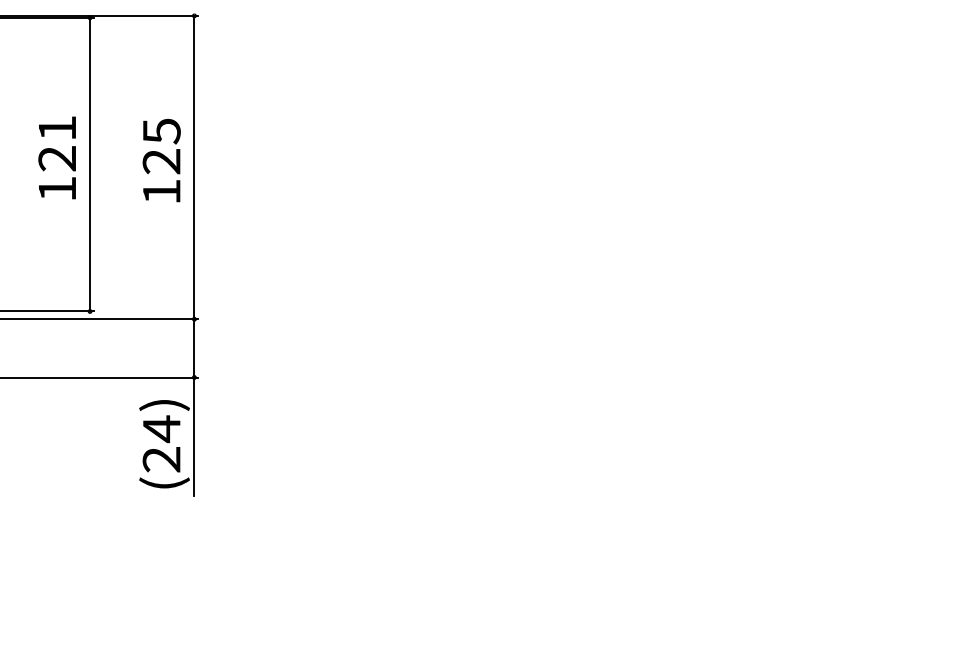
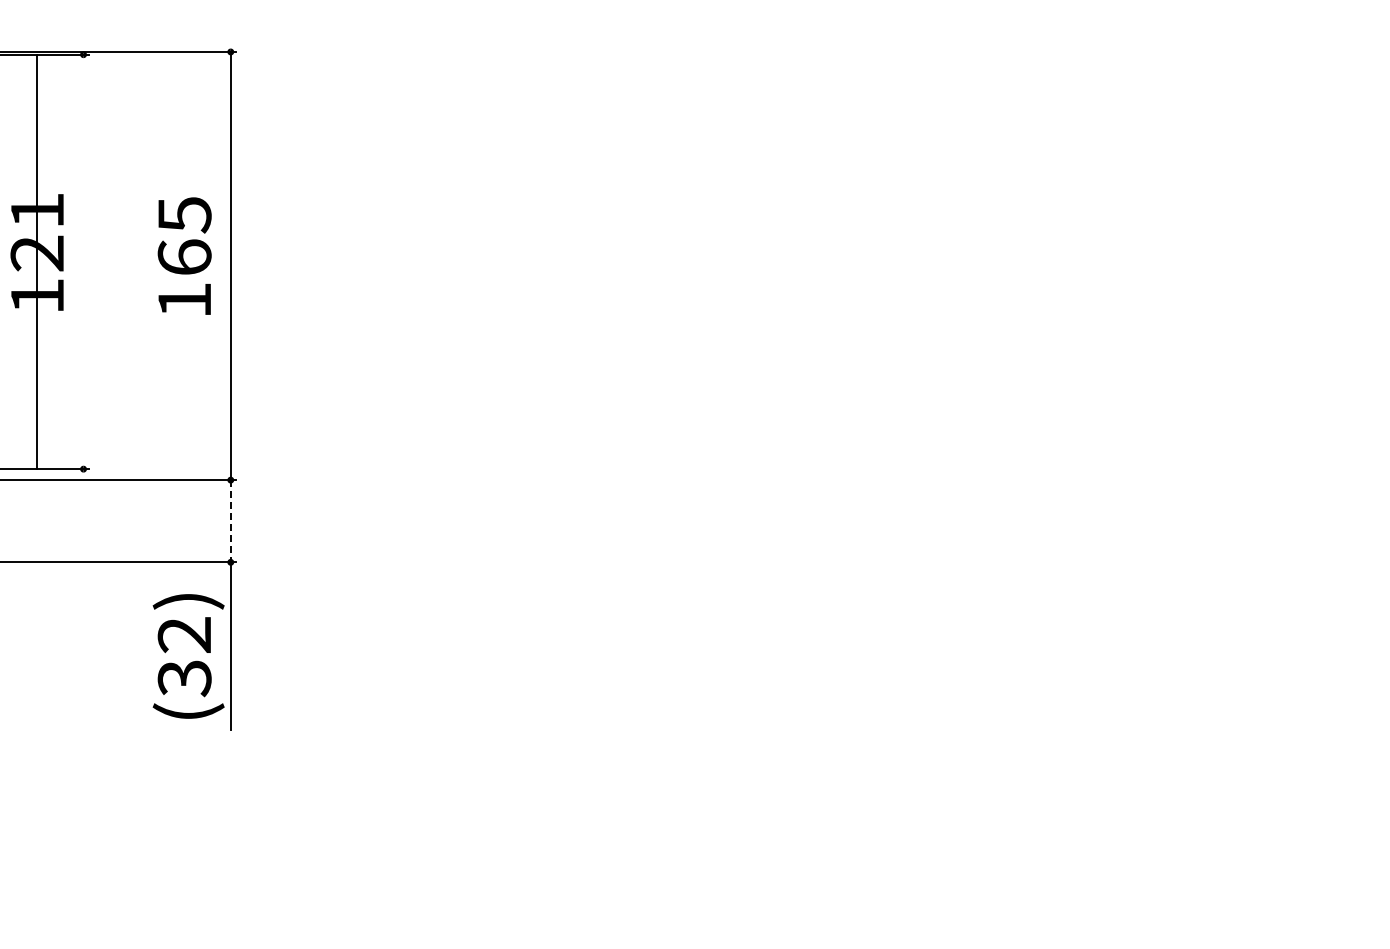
text: (161, 161) -> (184, 257), 125 -> 165
line: (90, 164) -> (36, 261), moved
line: (194, 348) -> (230, 521), solid -> dashed
text: (161, 444) -> (184, 656), (24) -> (32)

